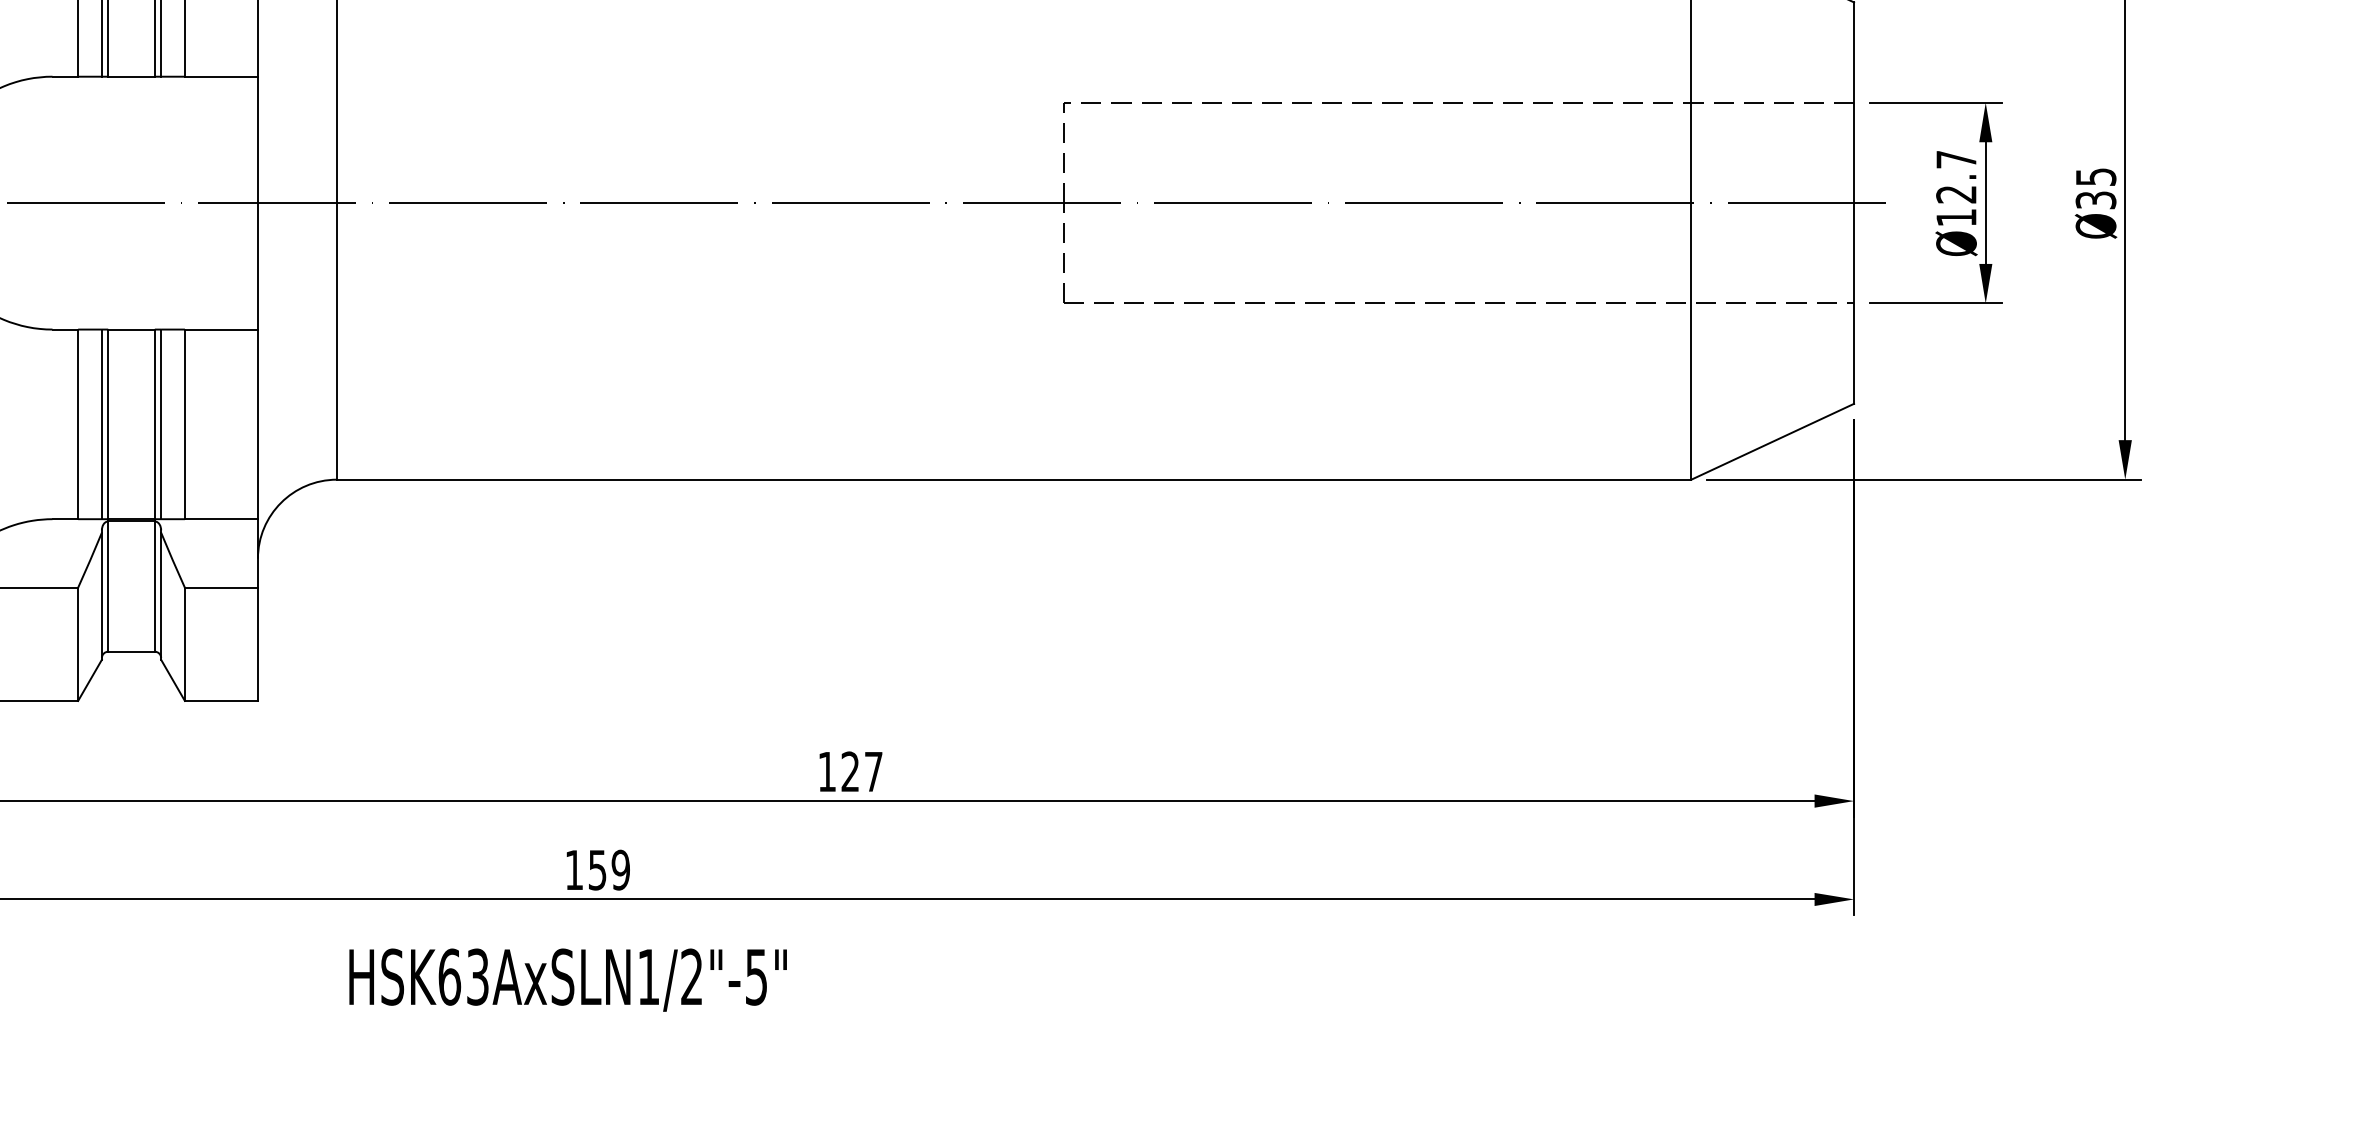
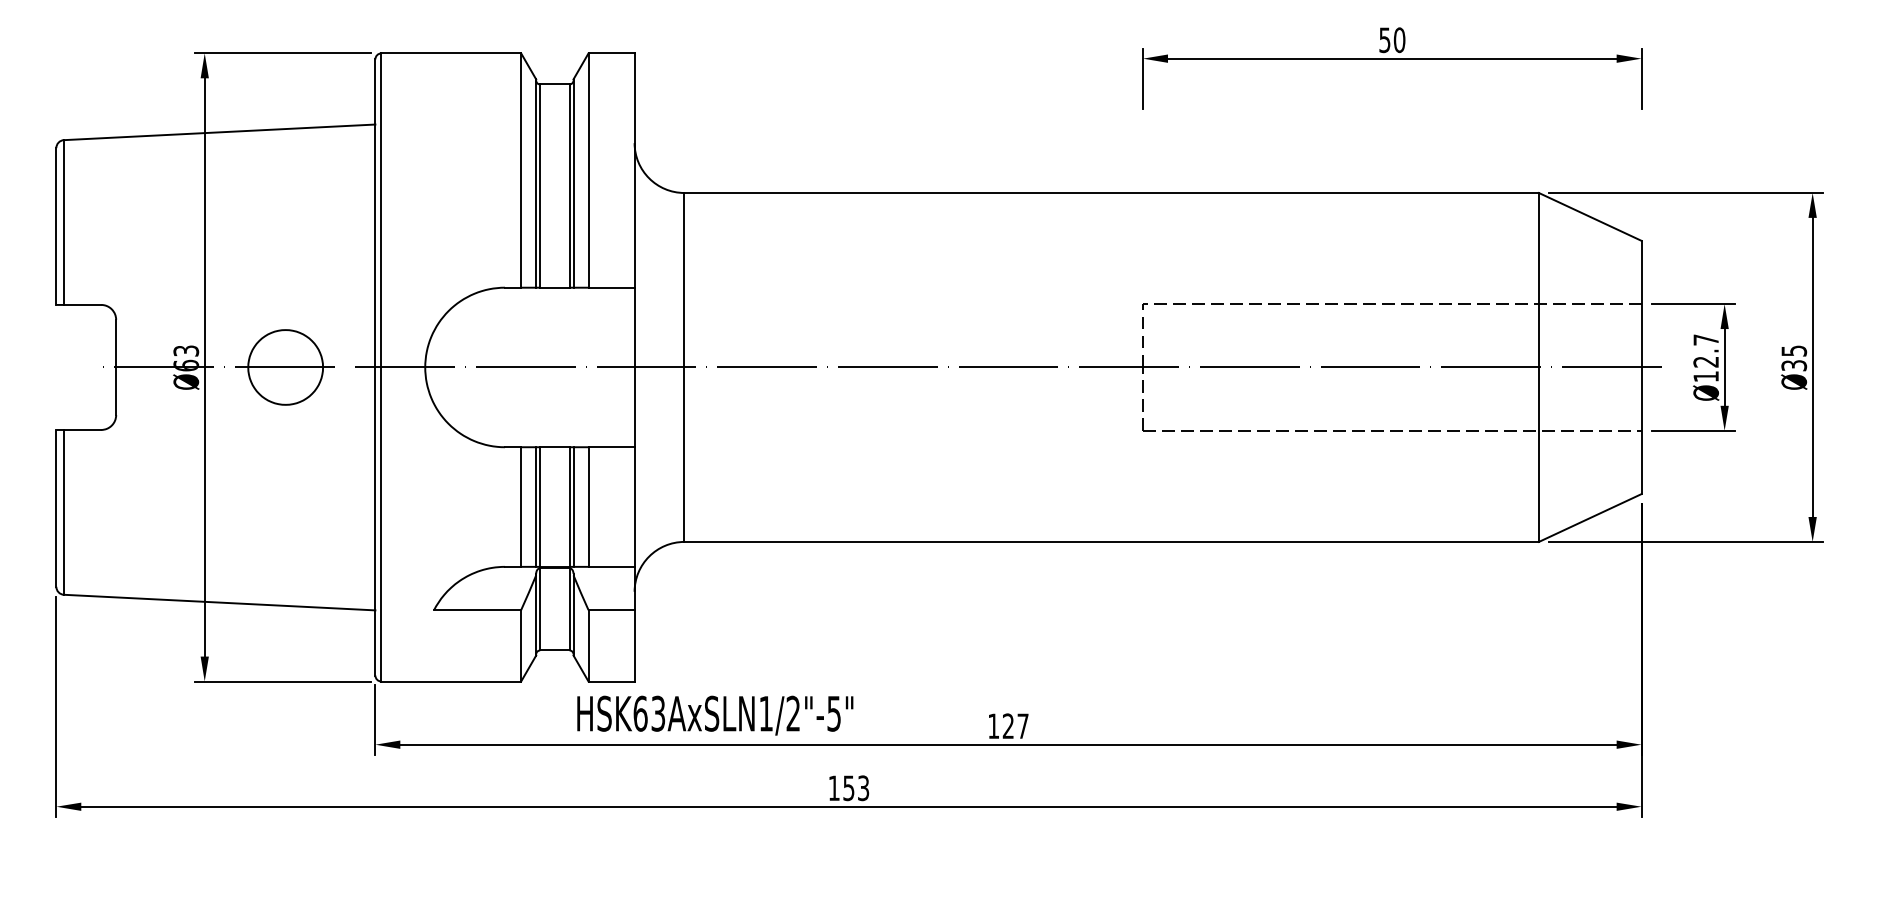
text: (620, 868) -> (863, 787), 159 -> 153
text: (568, 979) -> (715, 715), moved

